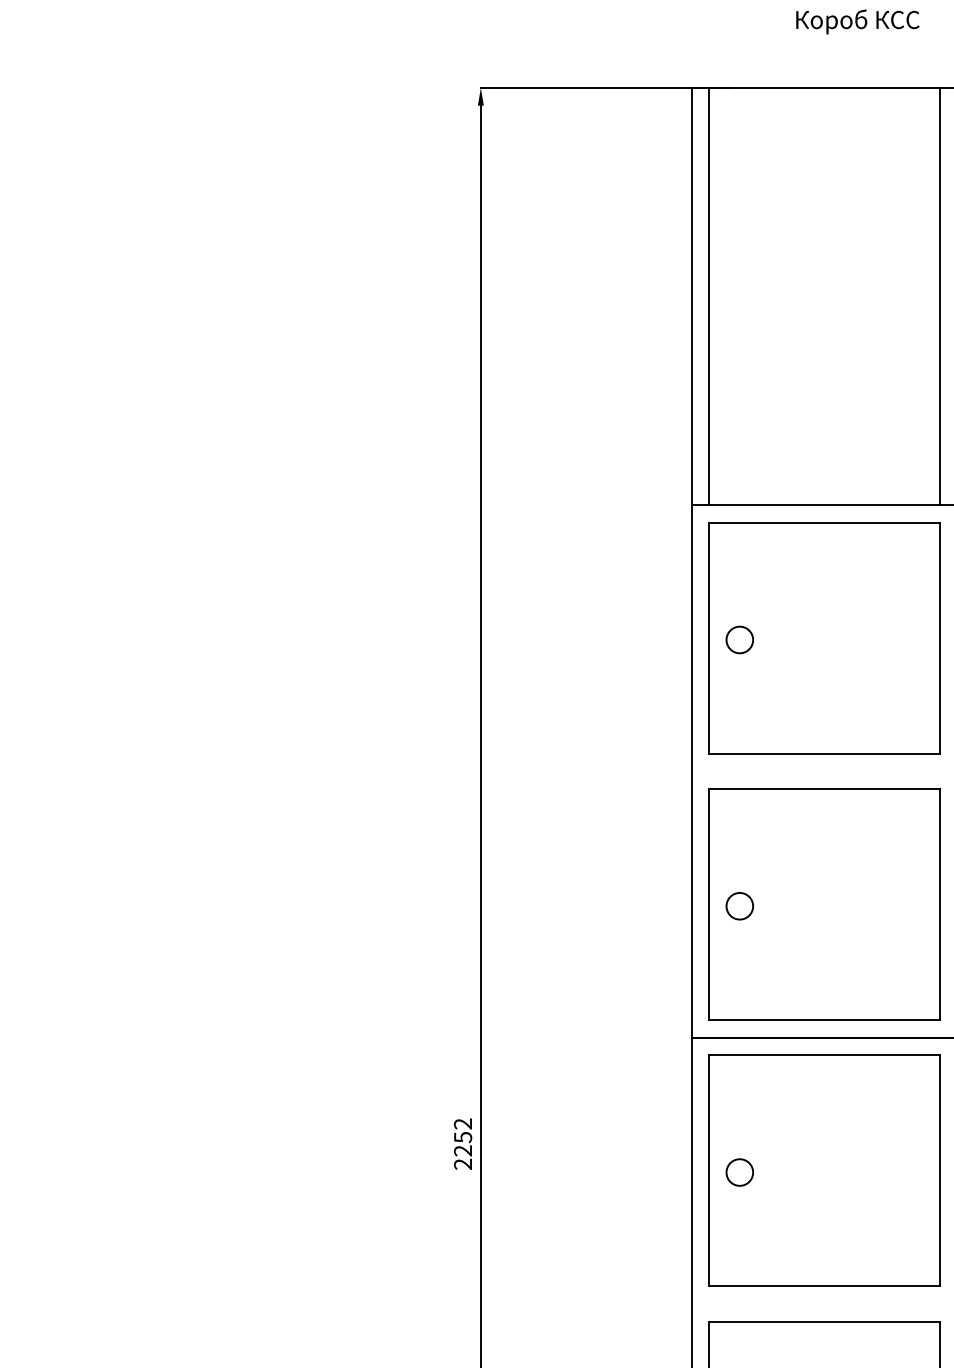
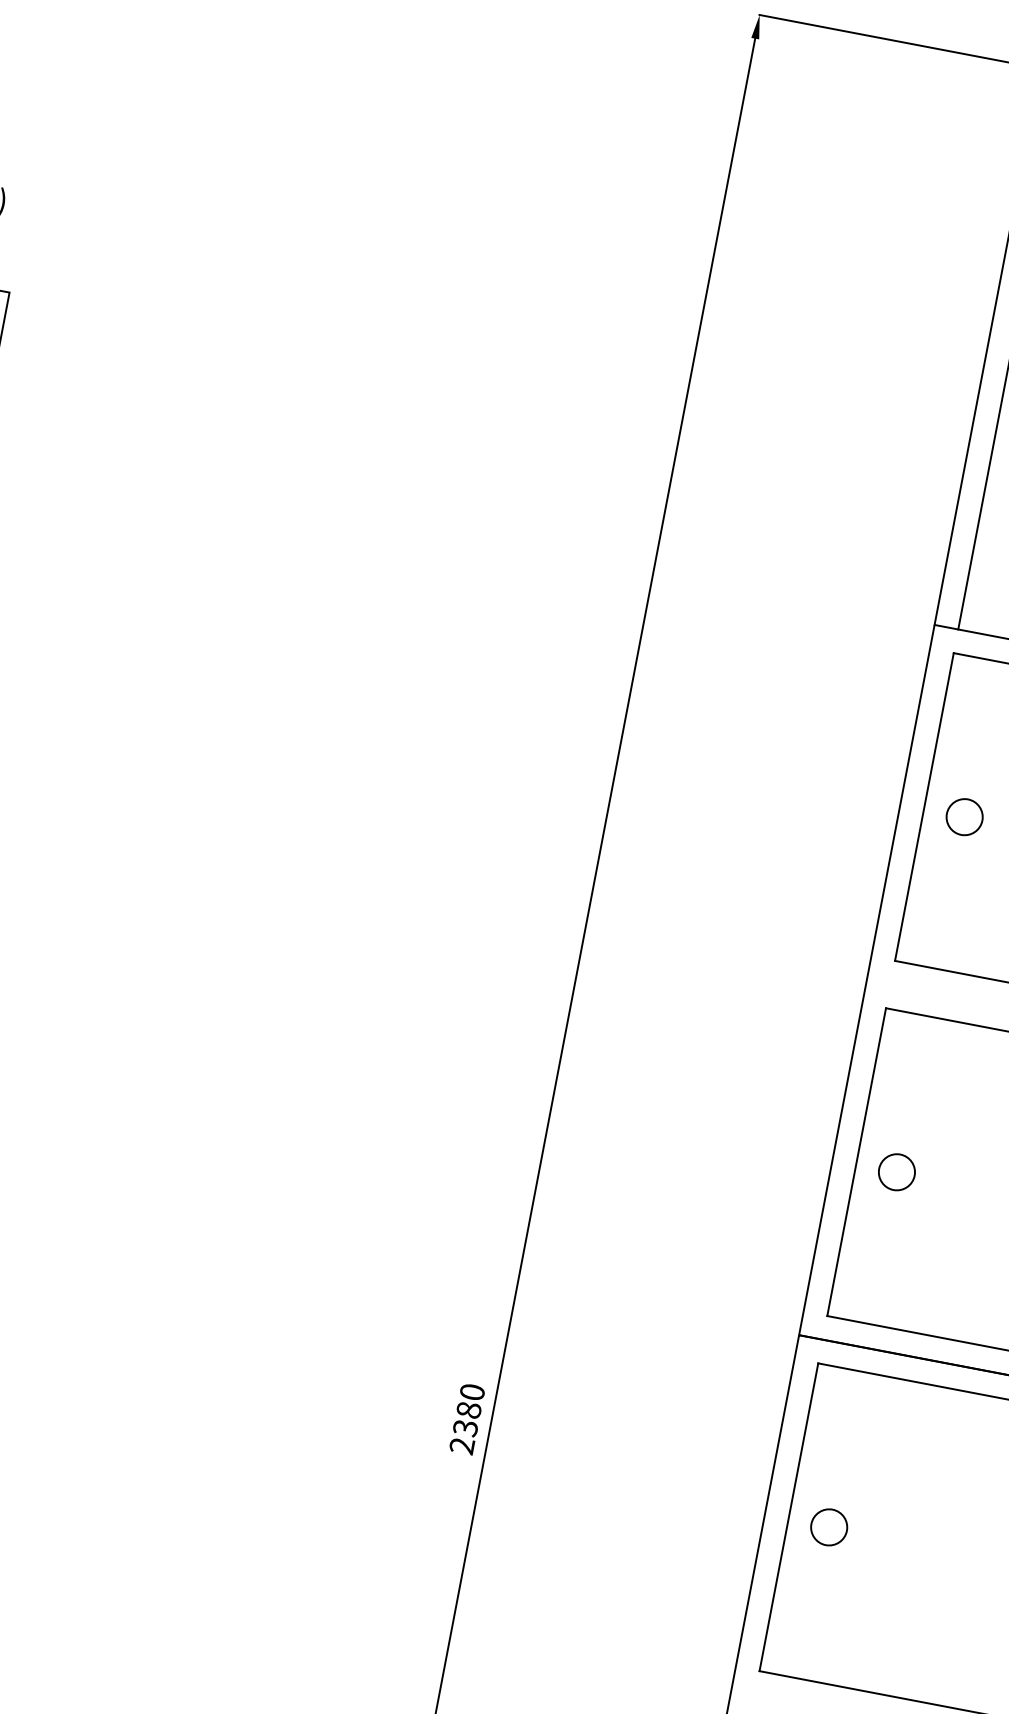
text: (463, 1137) -> (469, 1410), 2252 -> 2380

